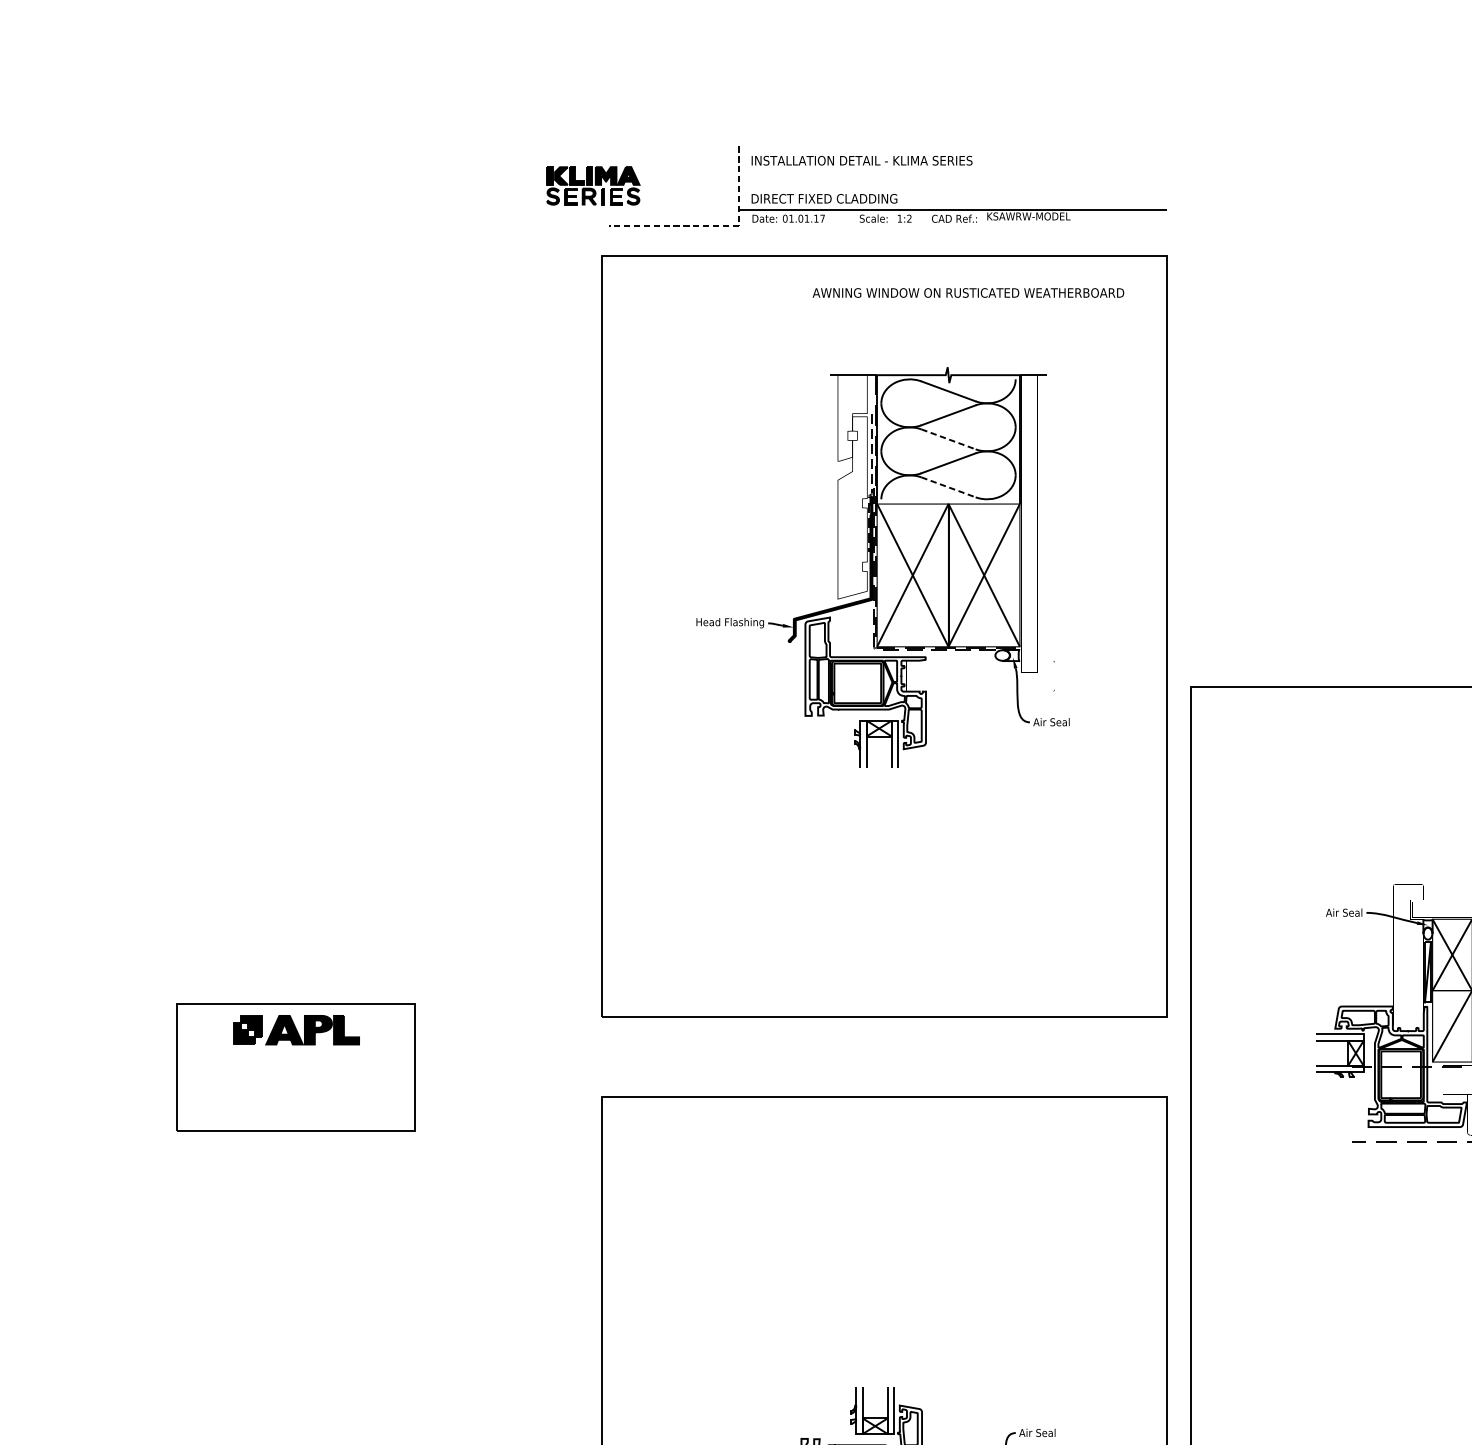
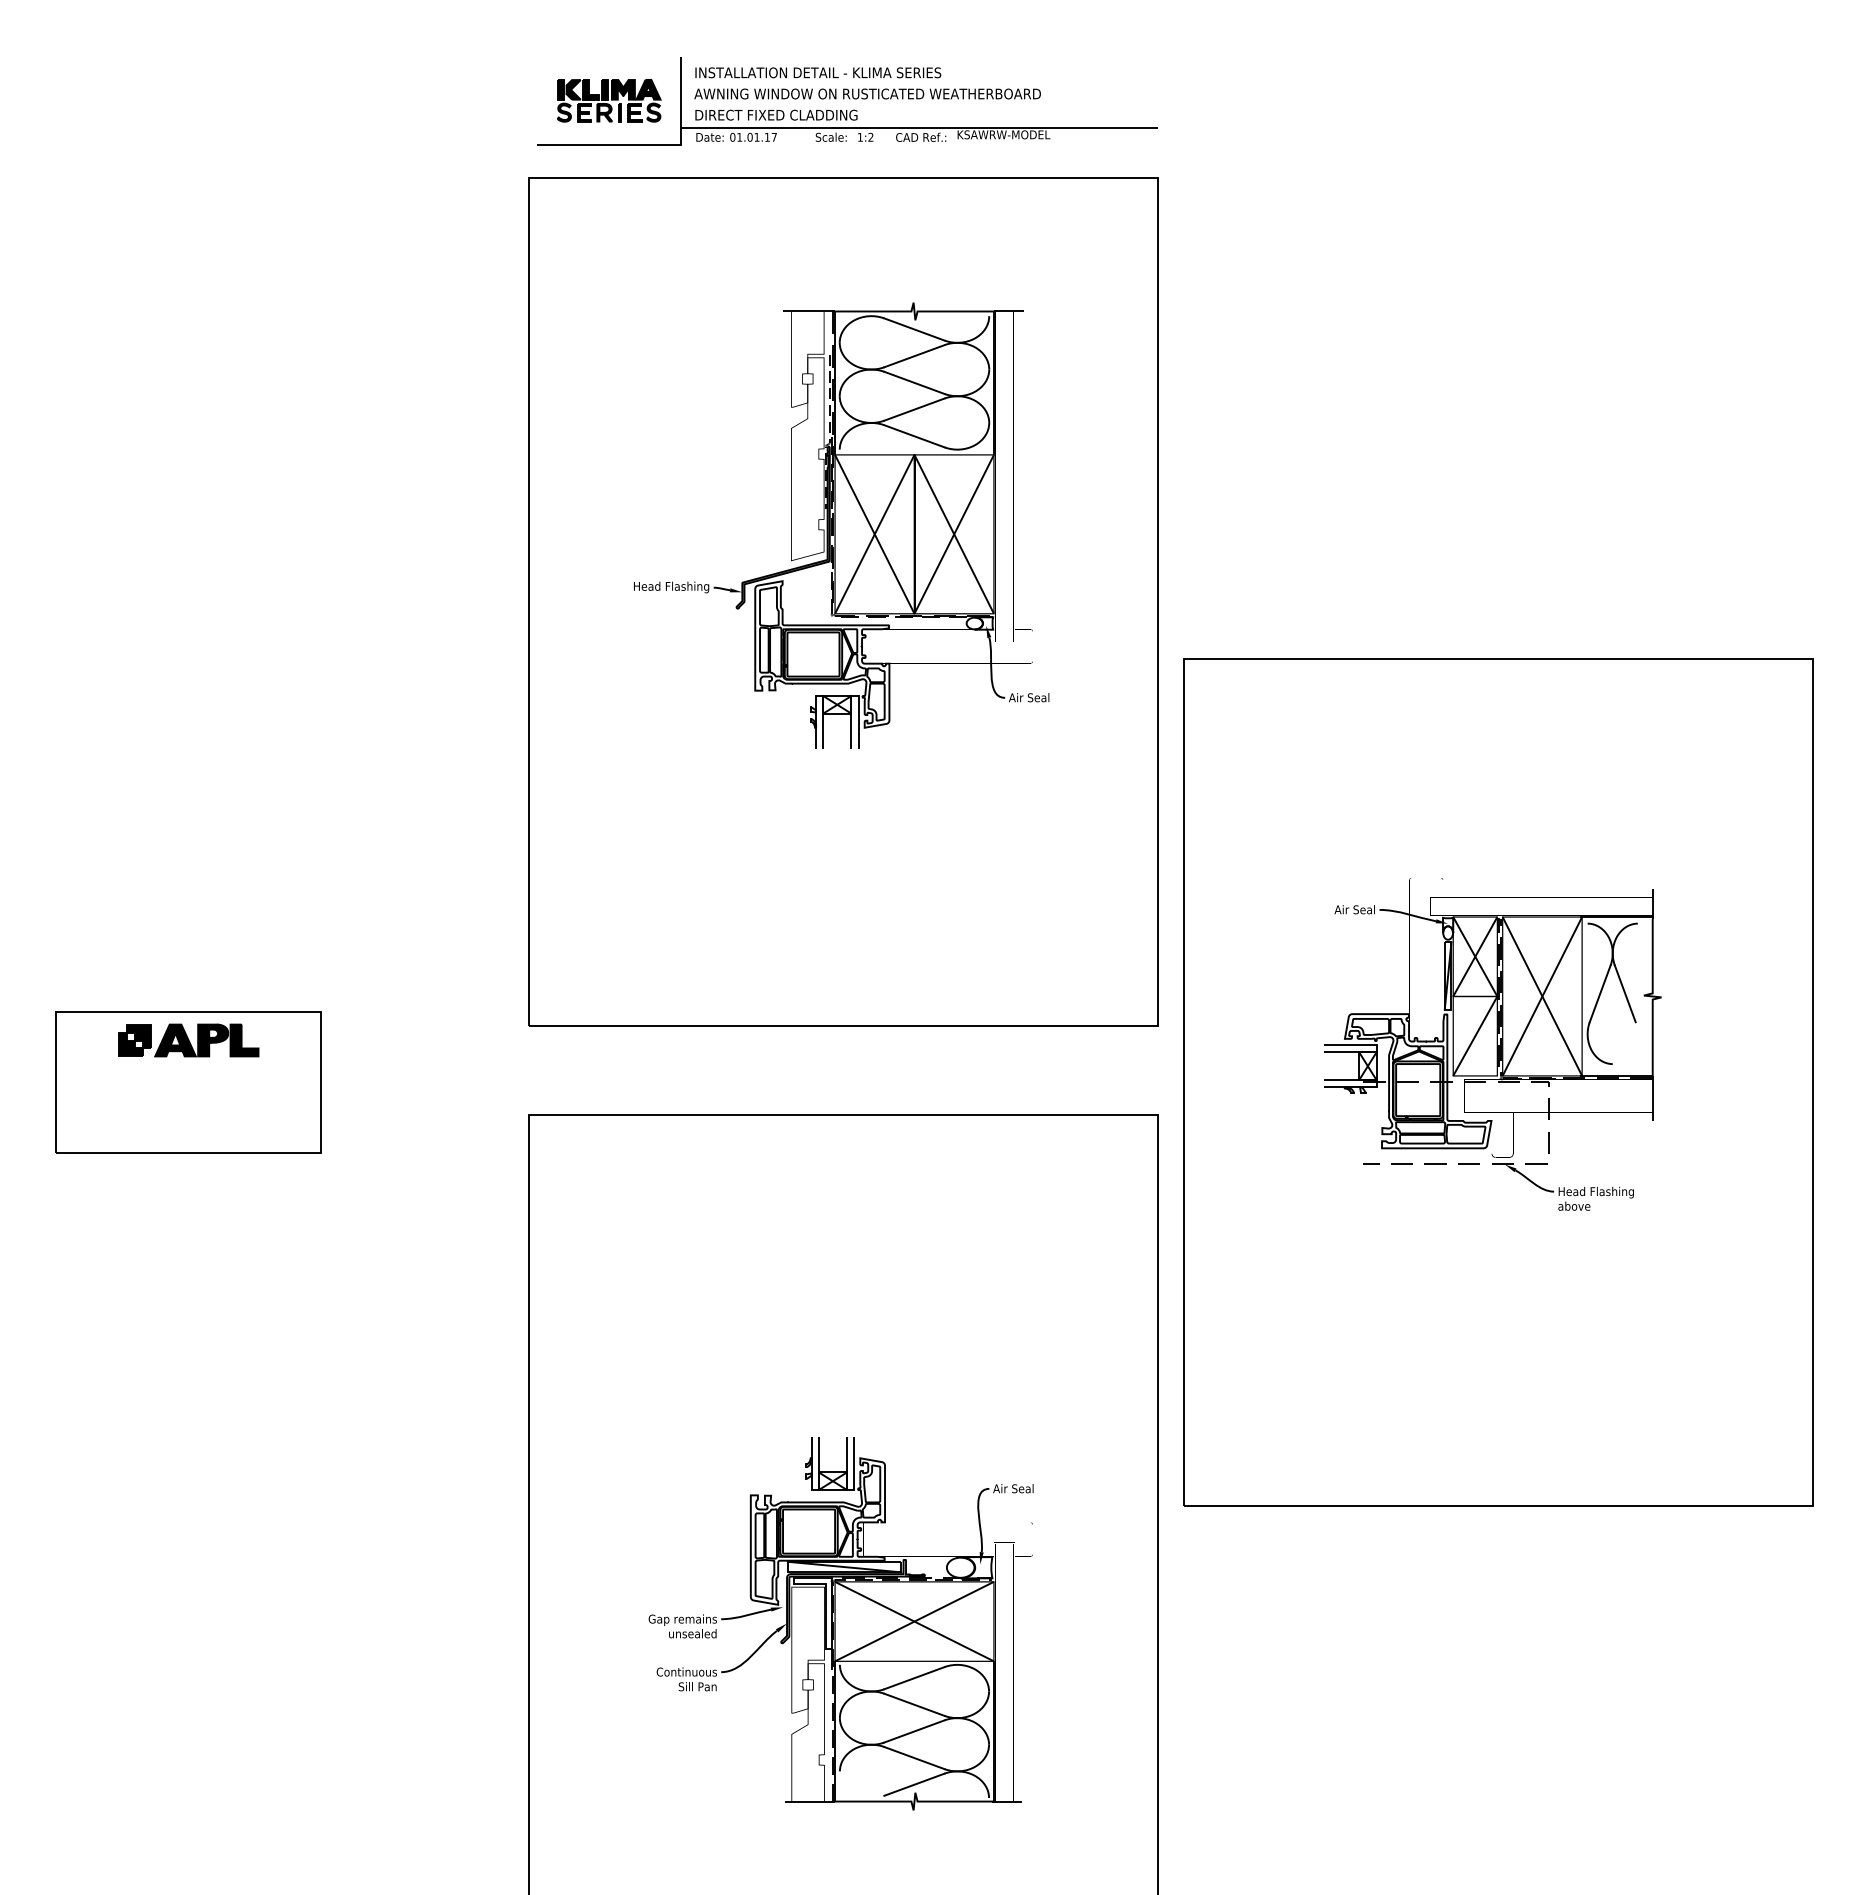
part: (593, 185) -> (609, 100), moved
line: (714, 226) -> (653, 145), dashed -> solid
text: (968, 292) -> (867, 93), moved
line: (948, 439) -> (914, 383), dashed -> solid
line: (948, 487) -> (914, 436), dashed -> solid

